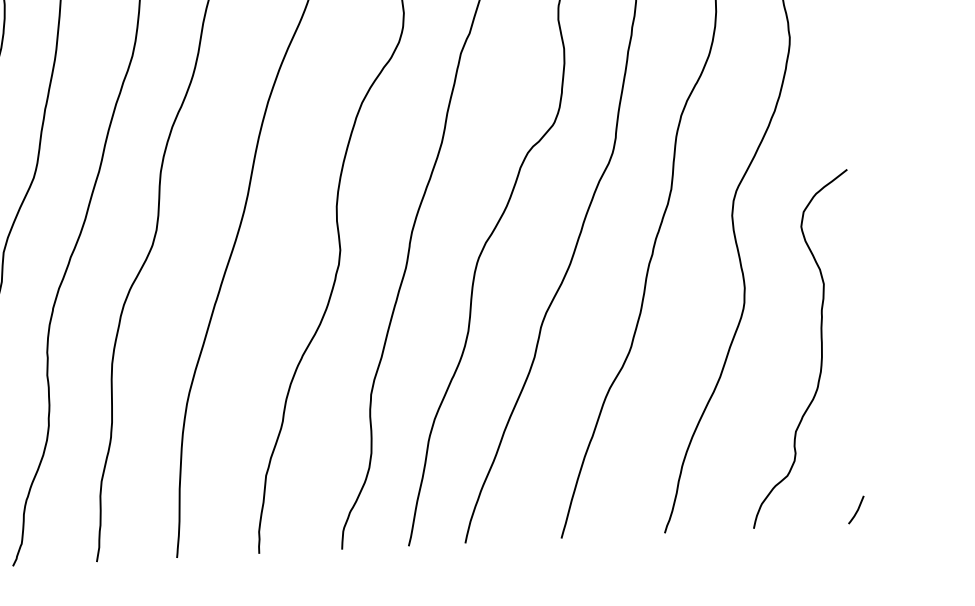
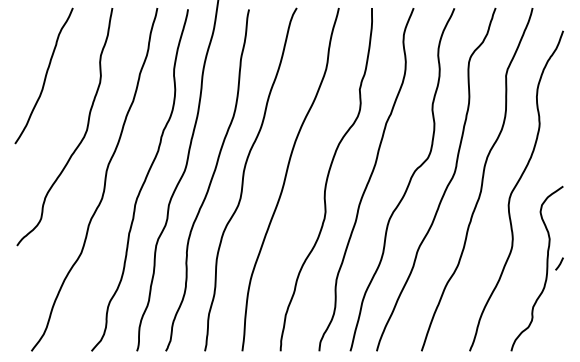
line: (856, 508) -> (559, 263), moved

